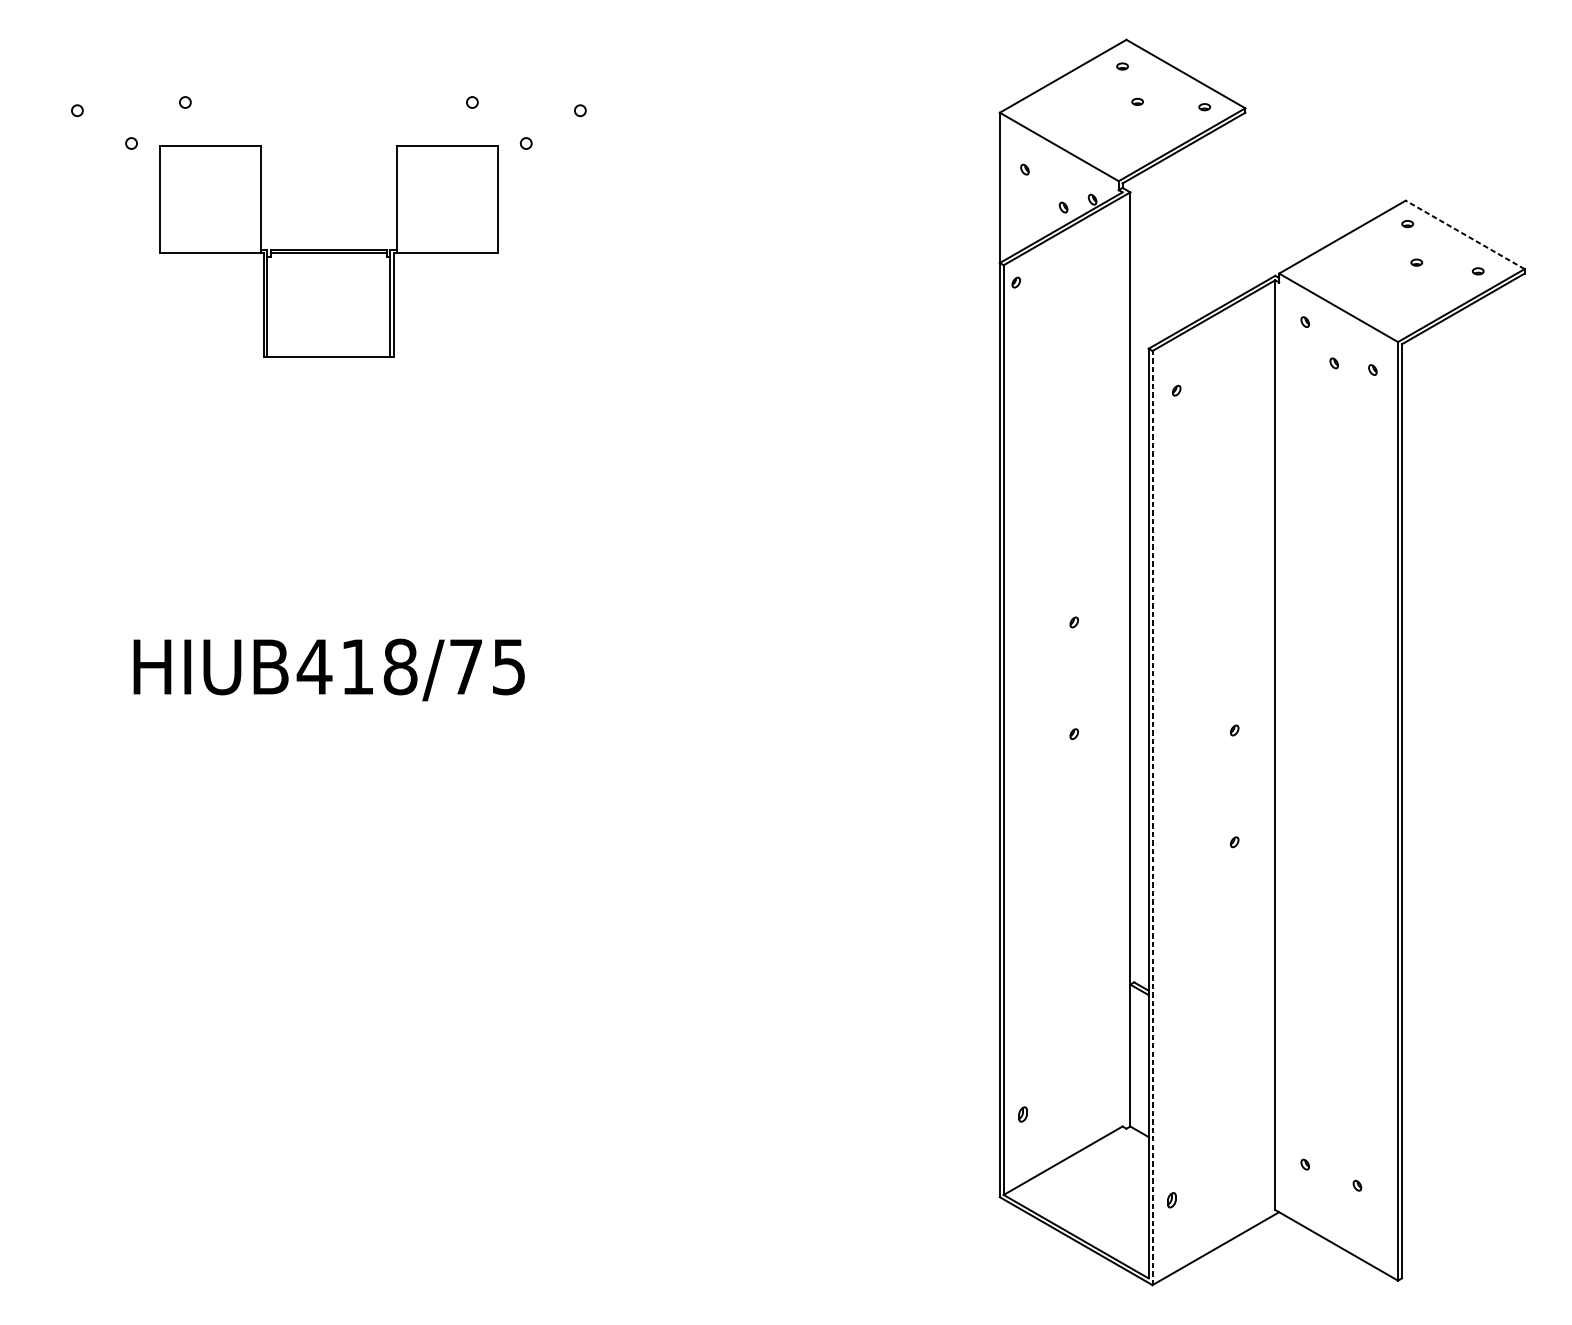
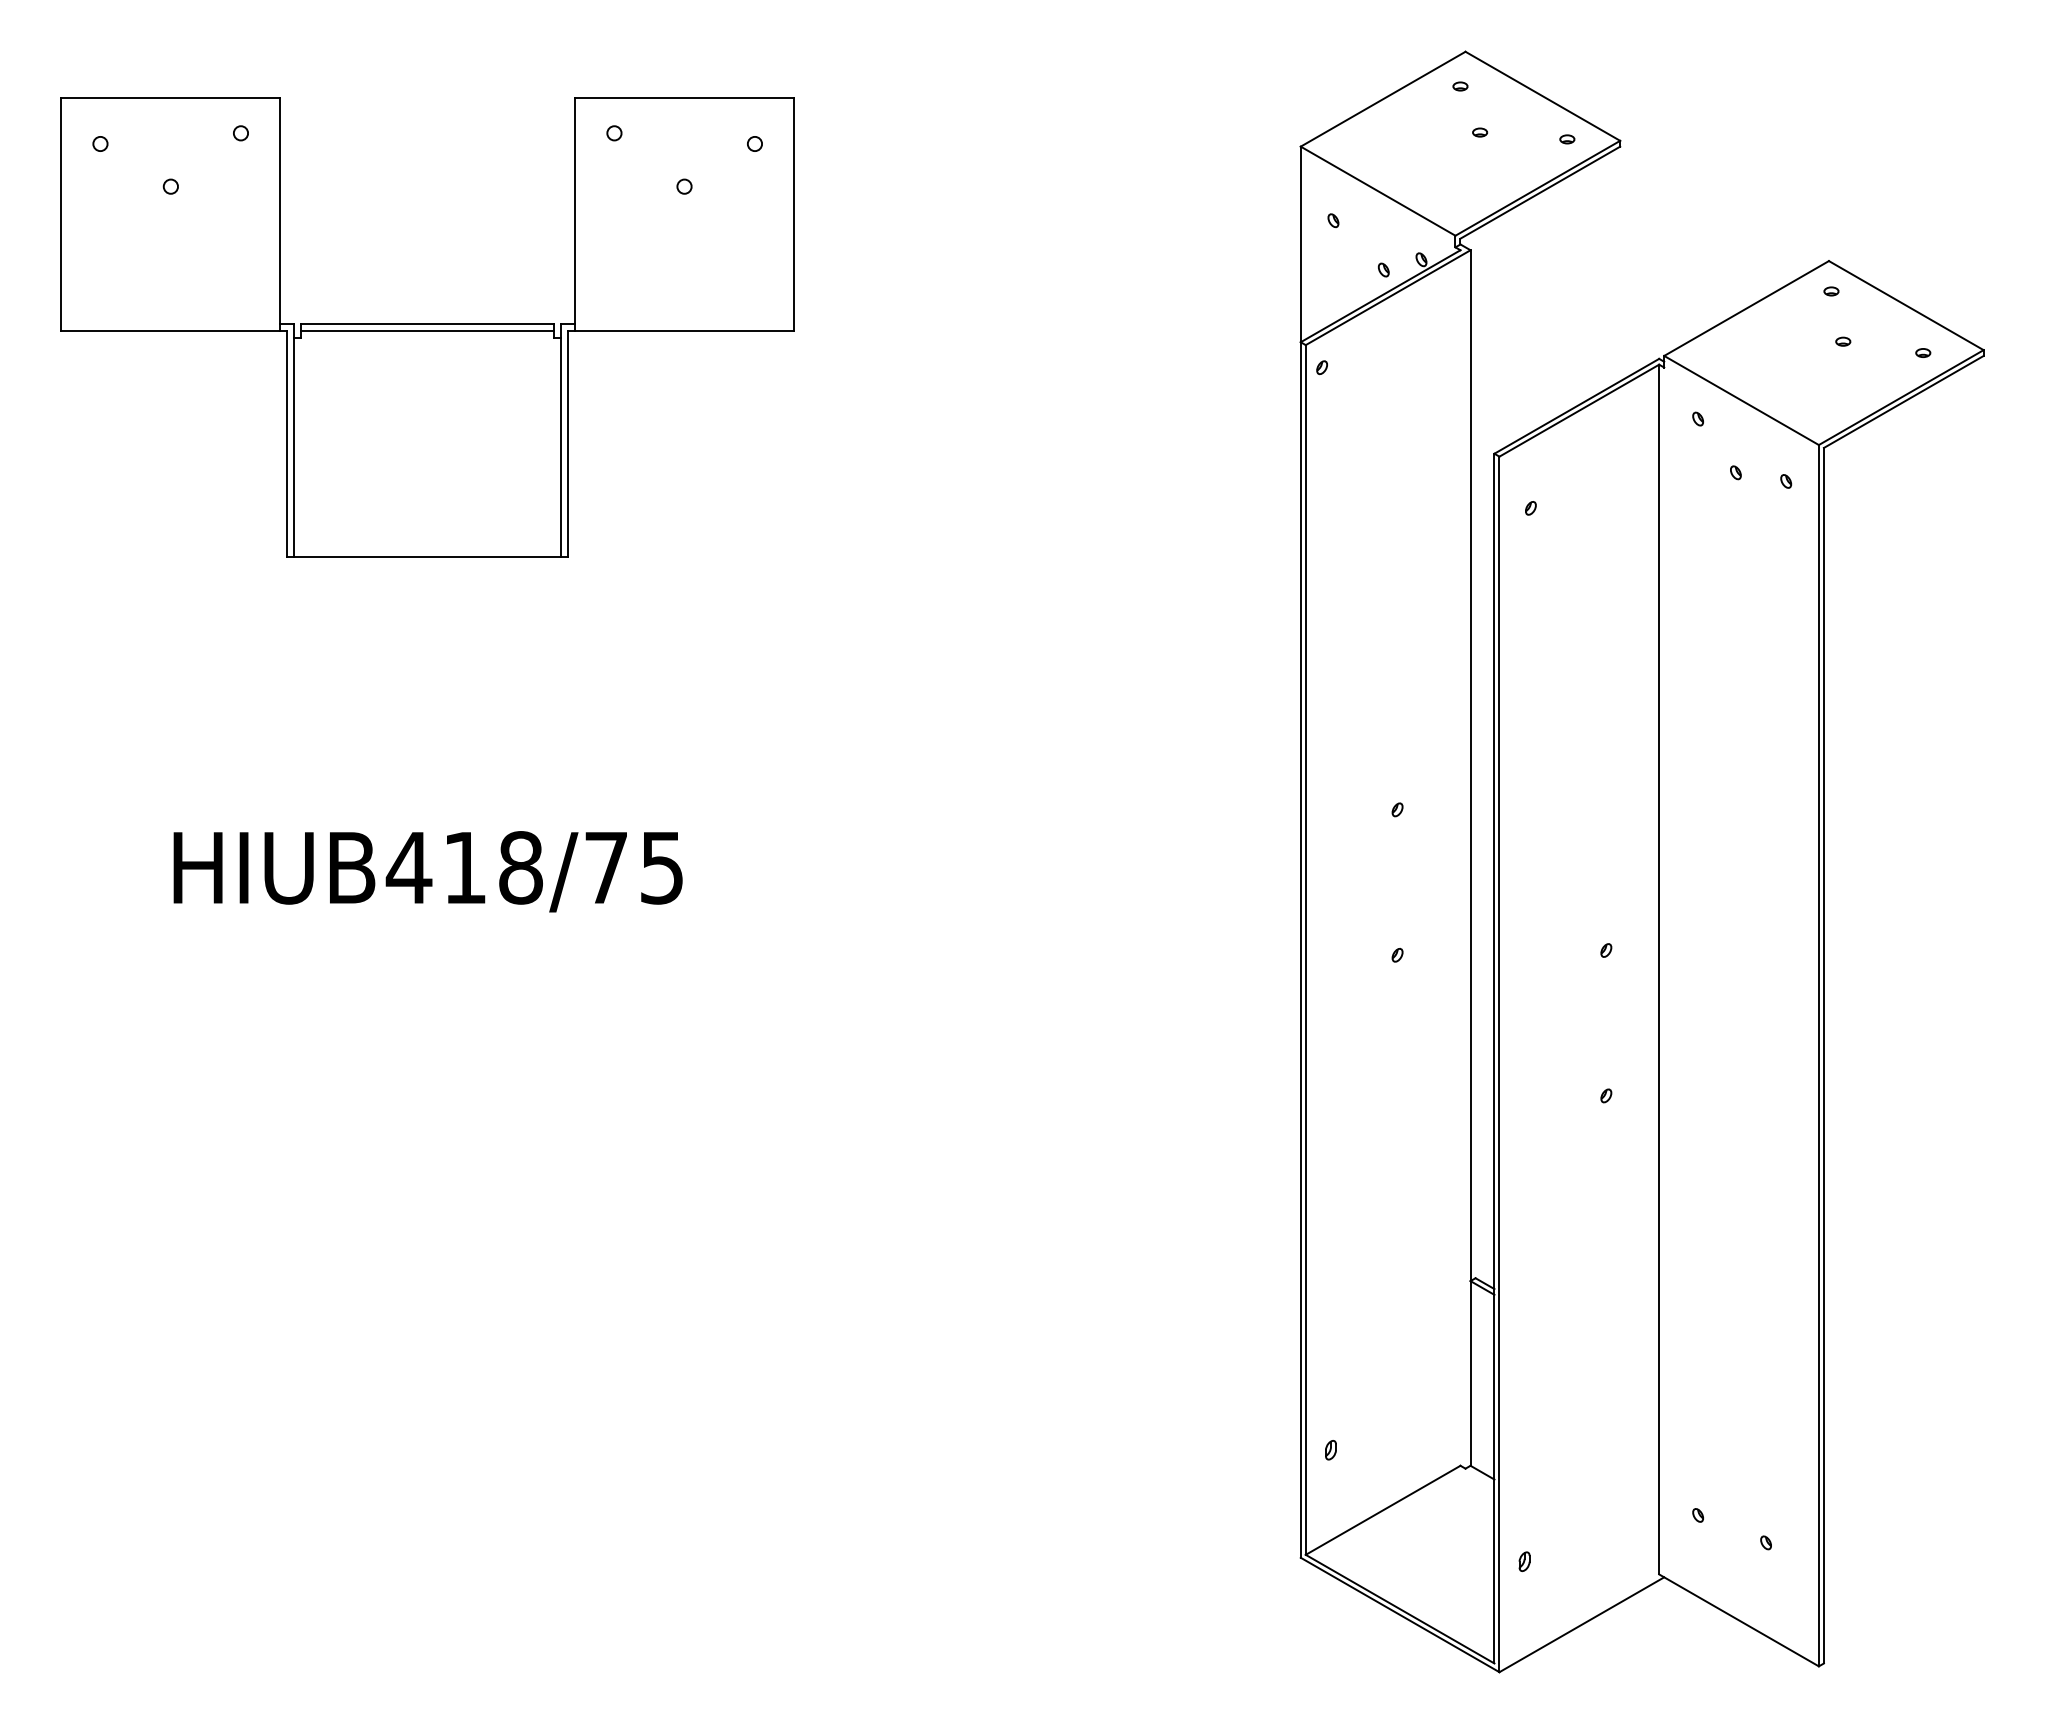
line: (1464, 234) -> (1905, 305), dashed -> solid
part: (328, 251) -> (427, 327), size x1.67
line: (1152, 818) -> (1499, 1064), dashed -> solid

